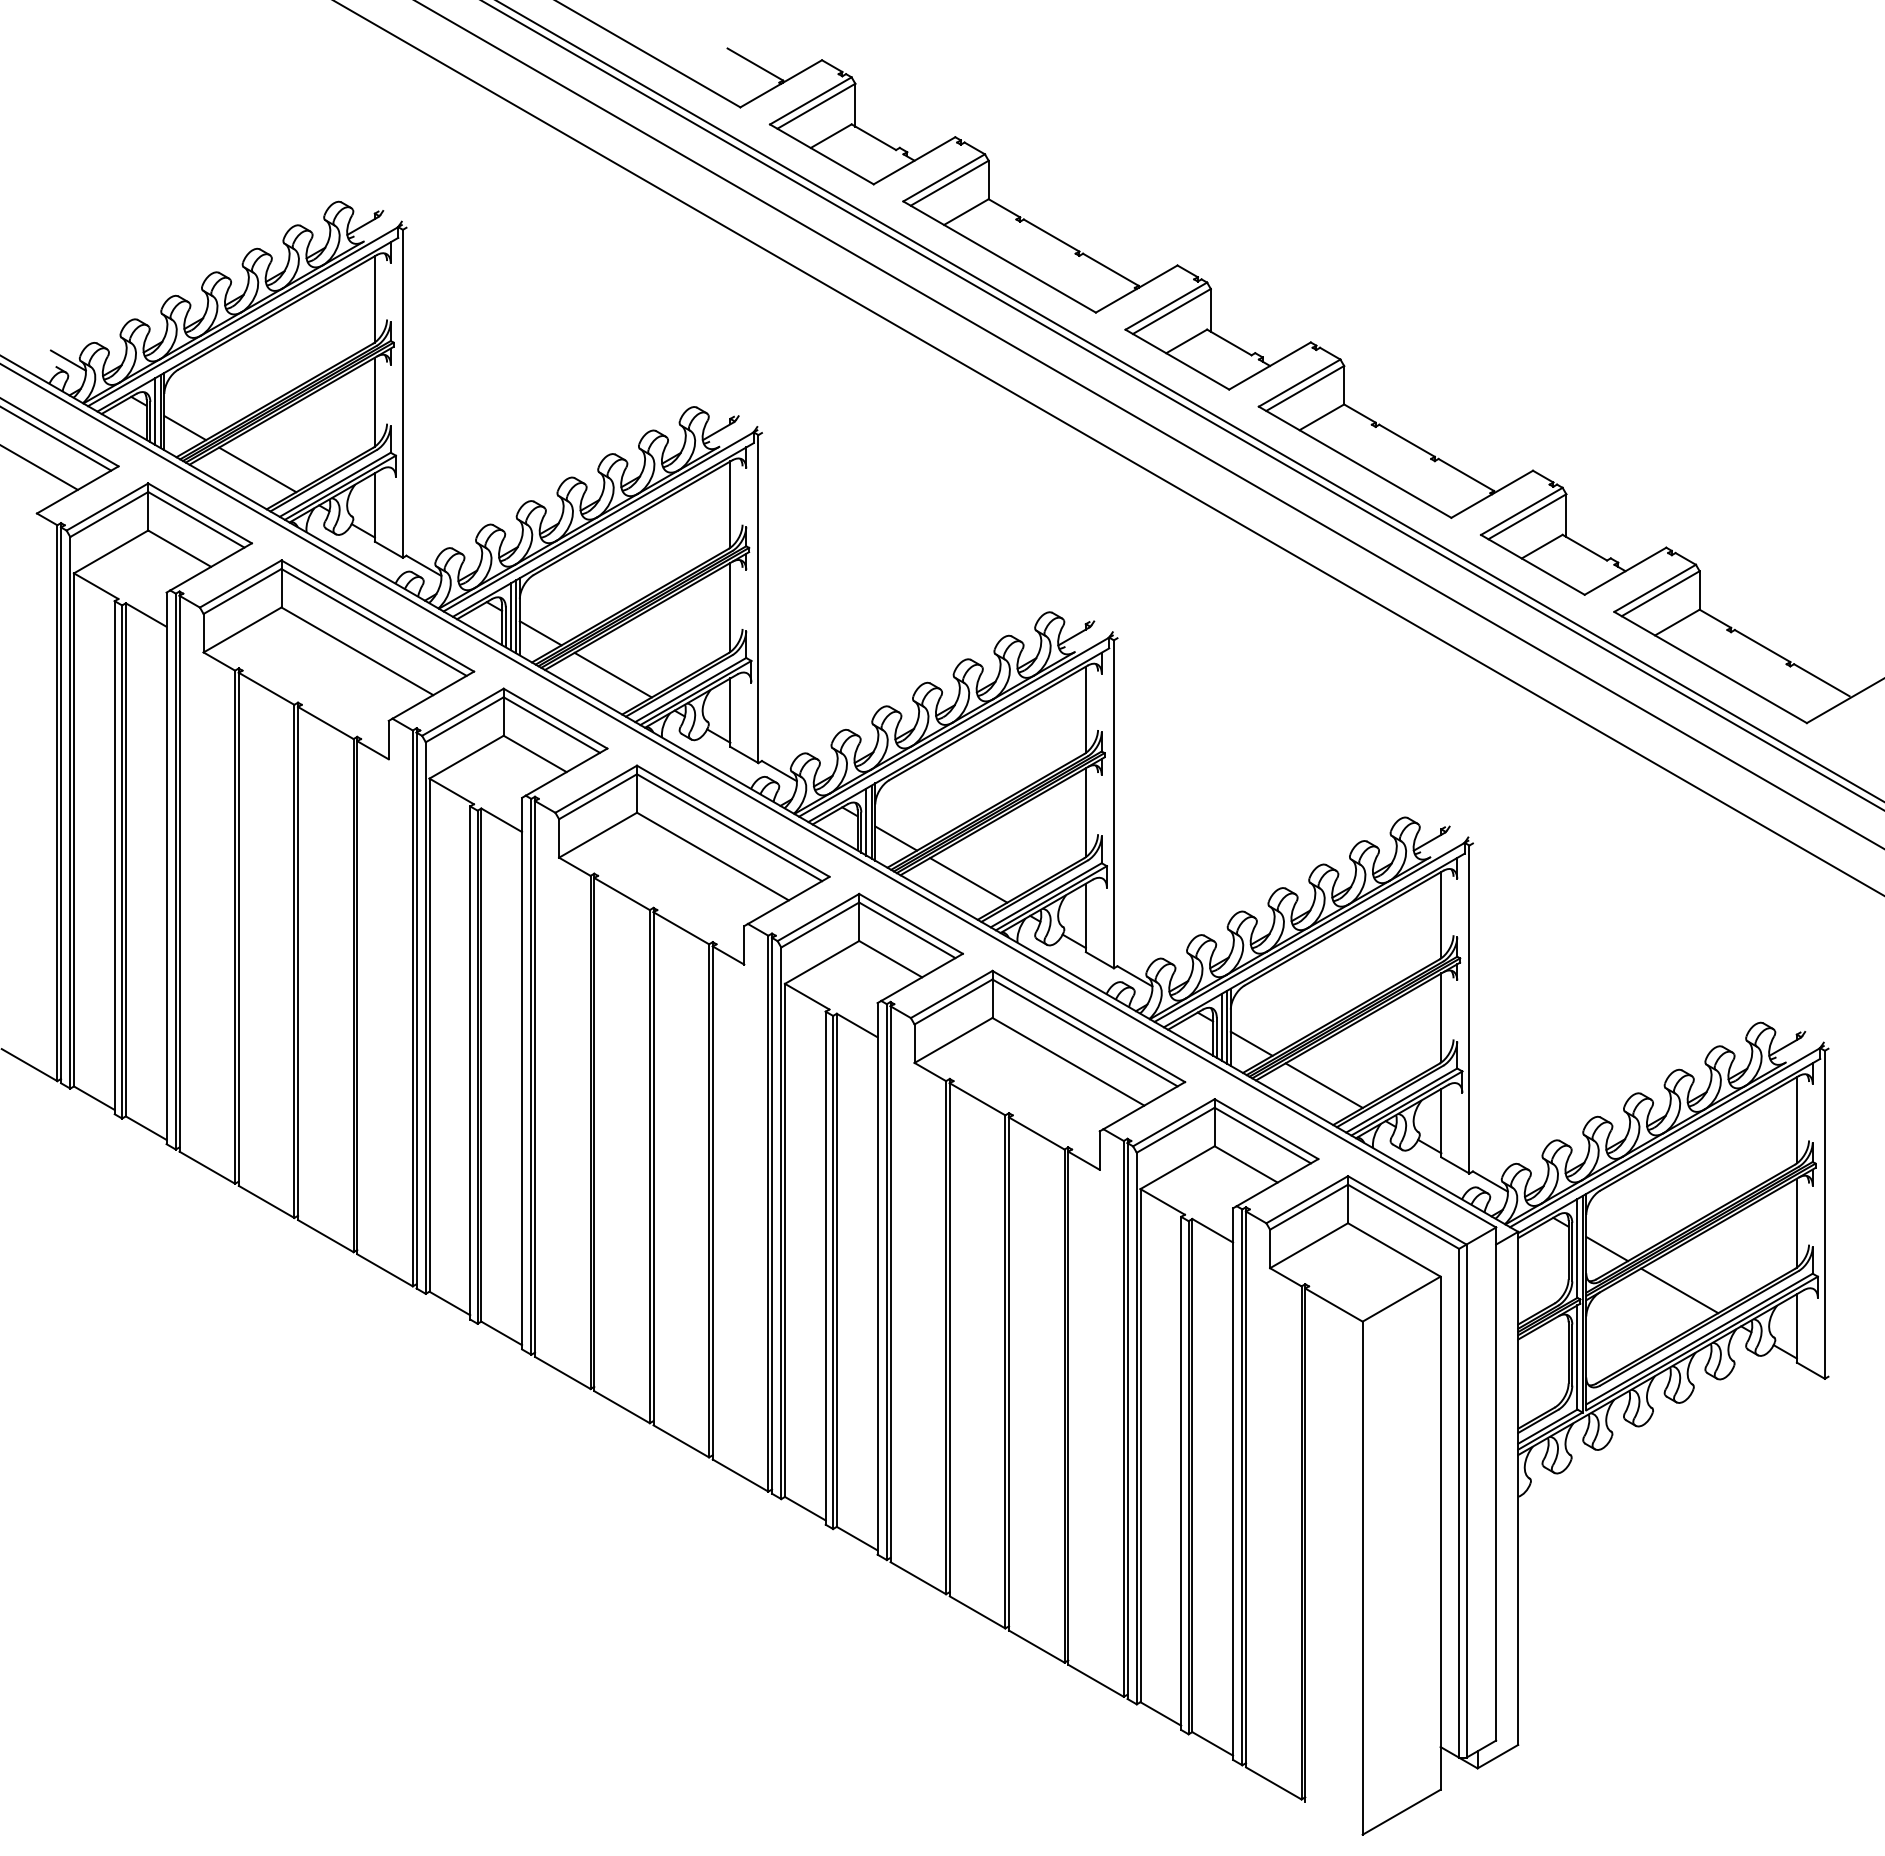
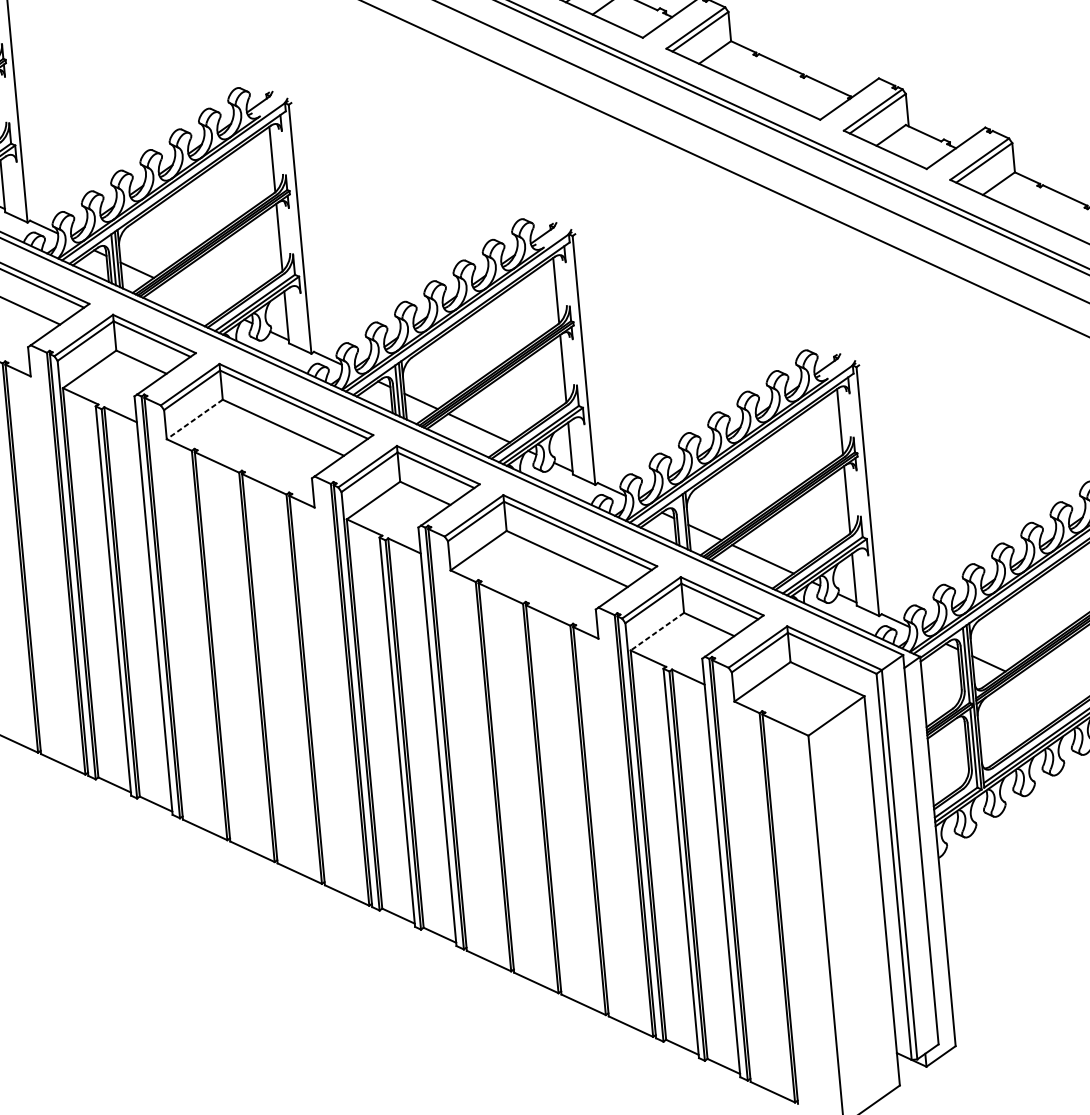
line: (612, 674) -> (194, 296), removed
line: (598, 835) -> (195, 419), solid -> dashed
line: (1221, 1026) -> (680, 521), removed
line: (1177, 1167) -> (657, 631), solid -> dashed
line: (1679, 1290) -> (1046, 690), removed

